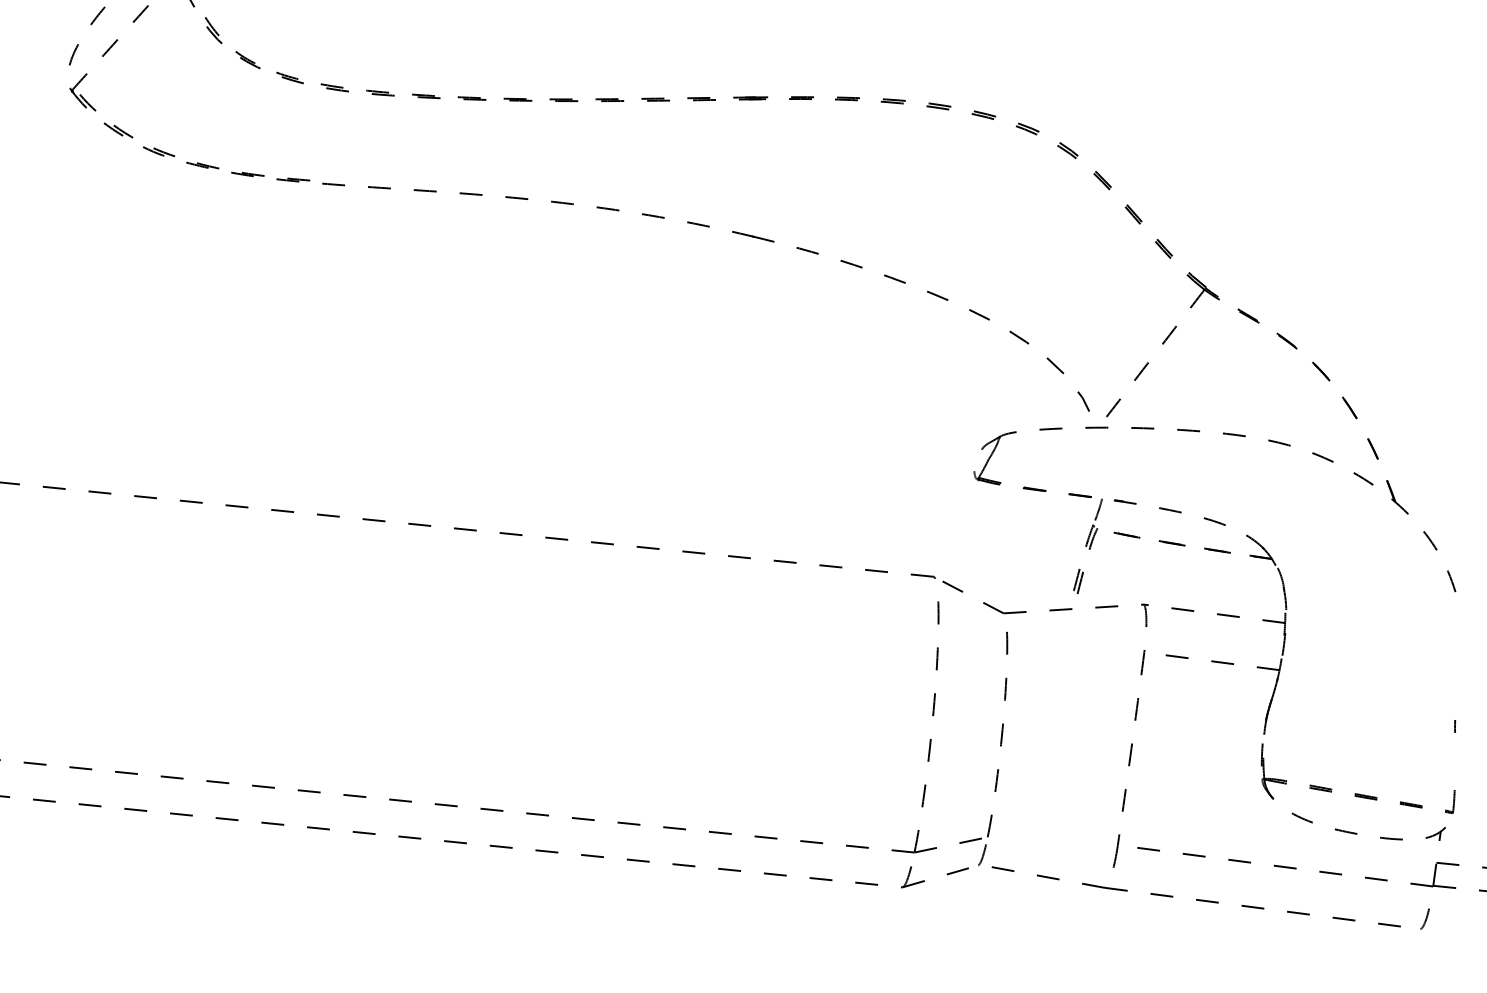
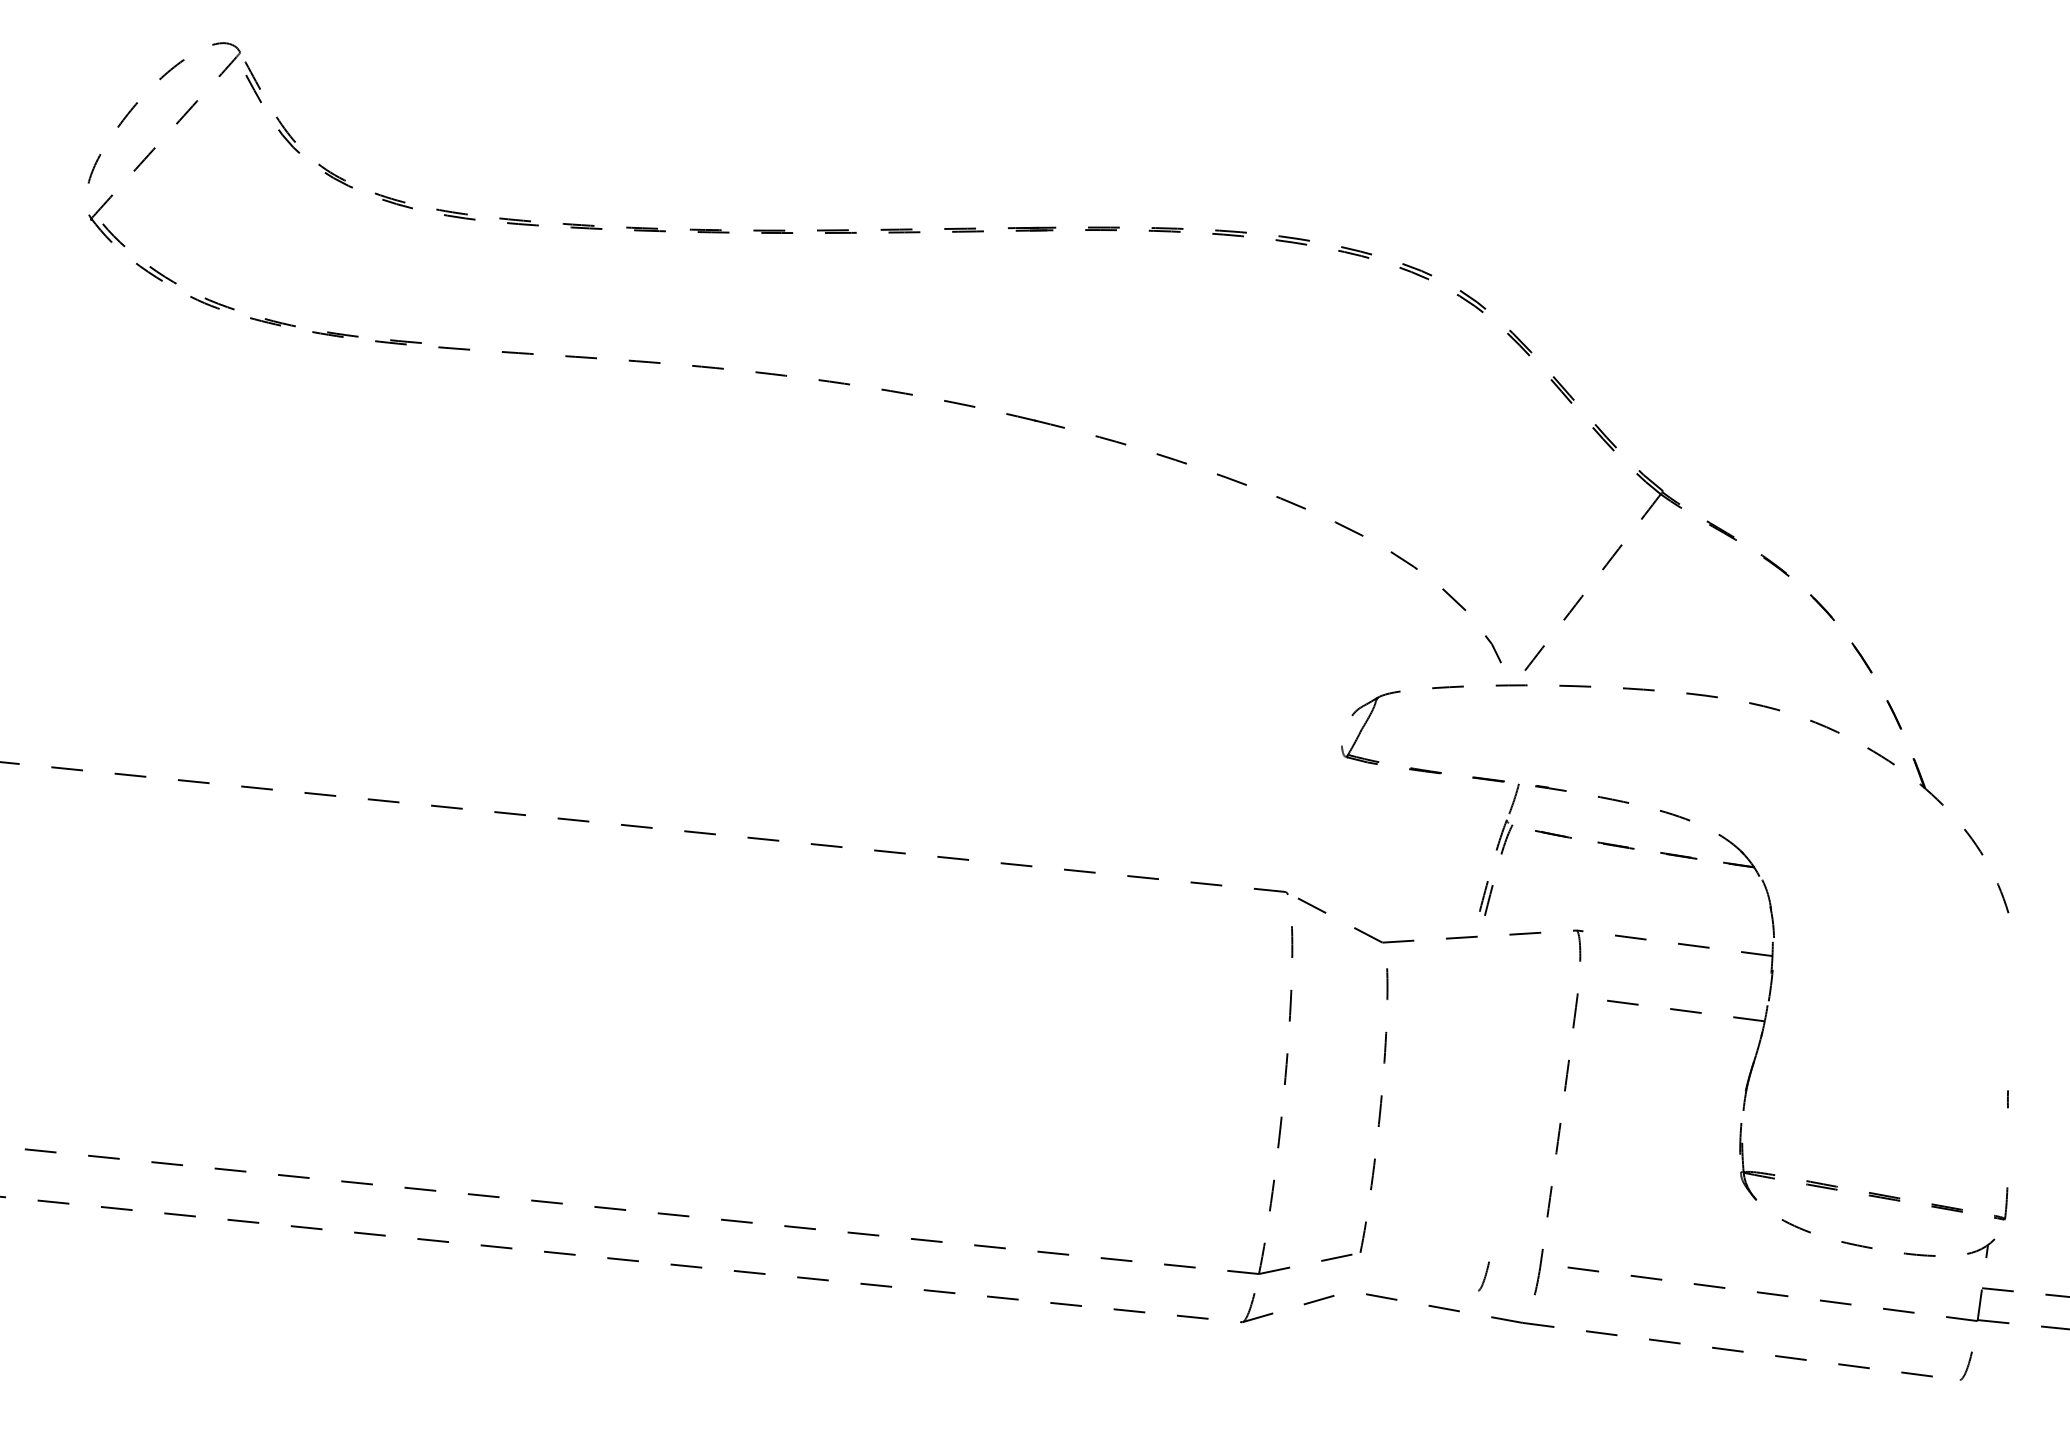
curve: (982, 855) -> (1484, 1276), moved

